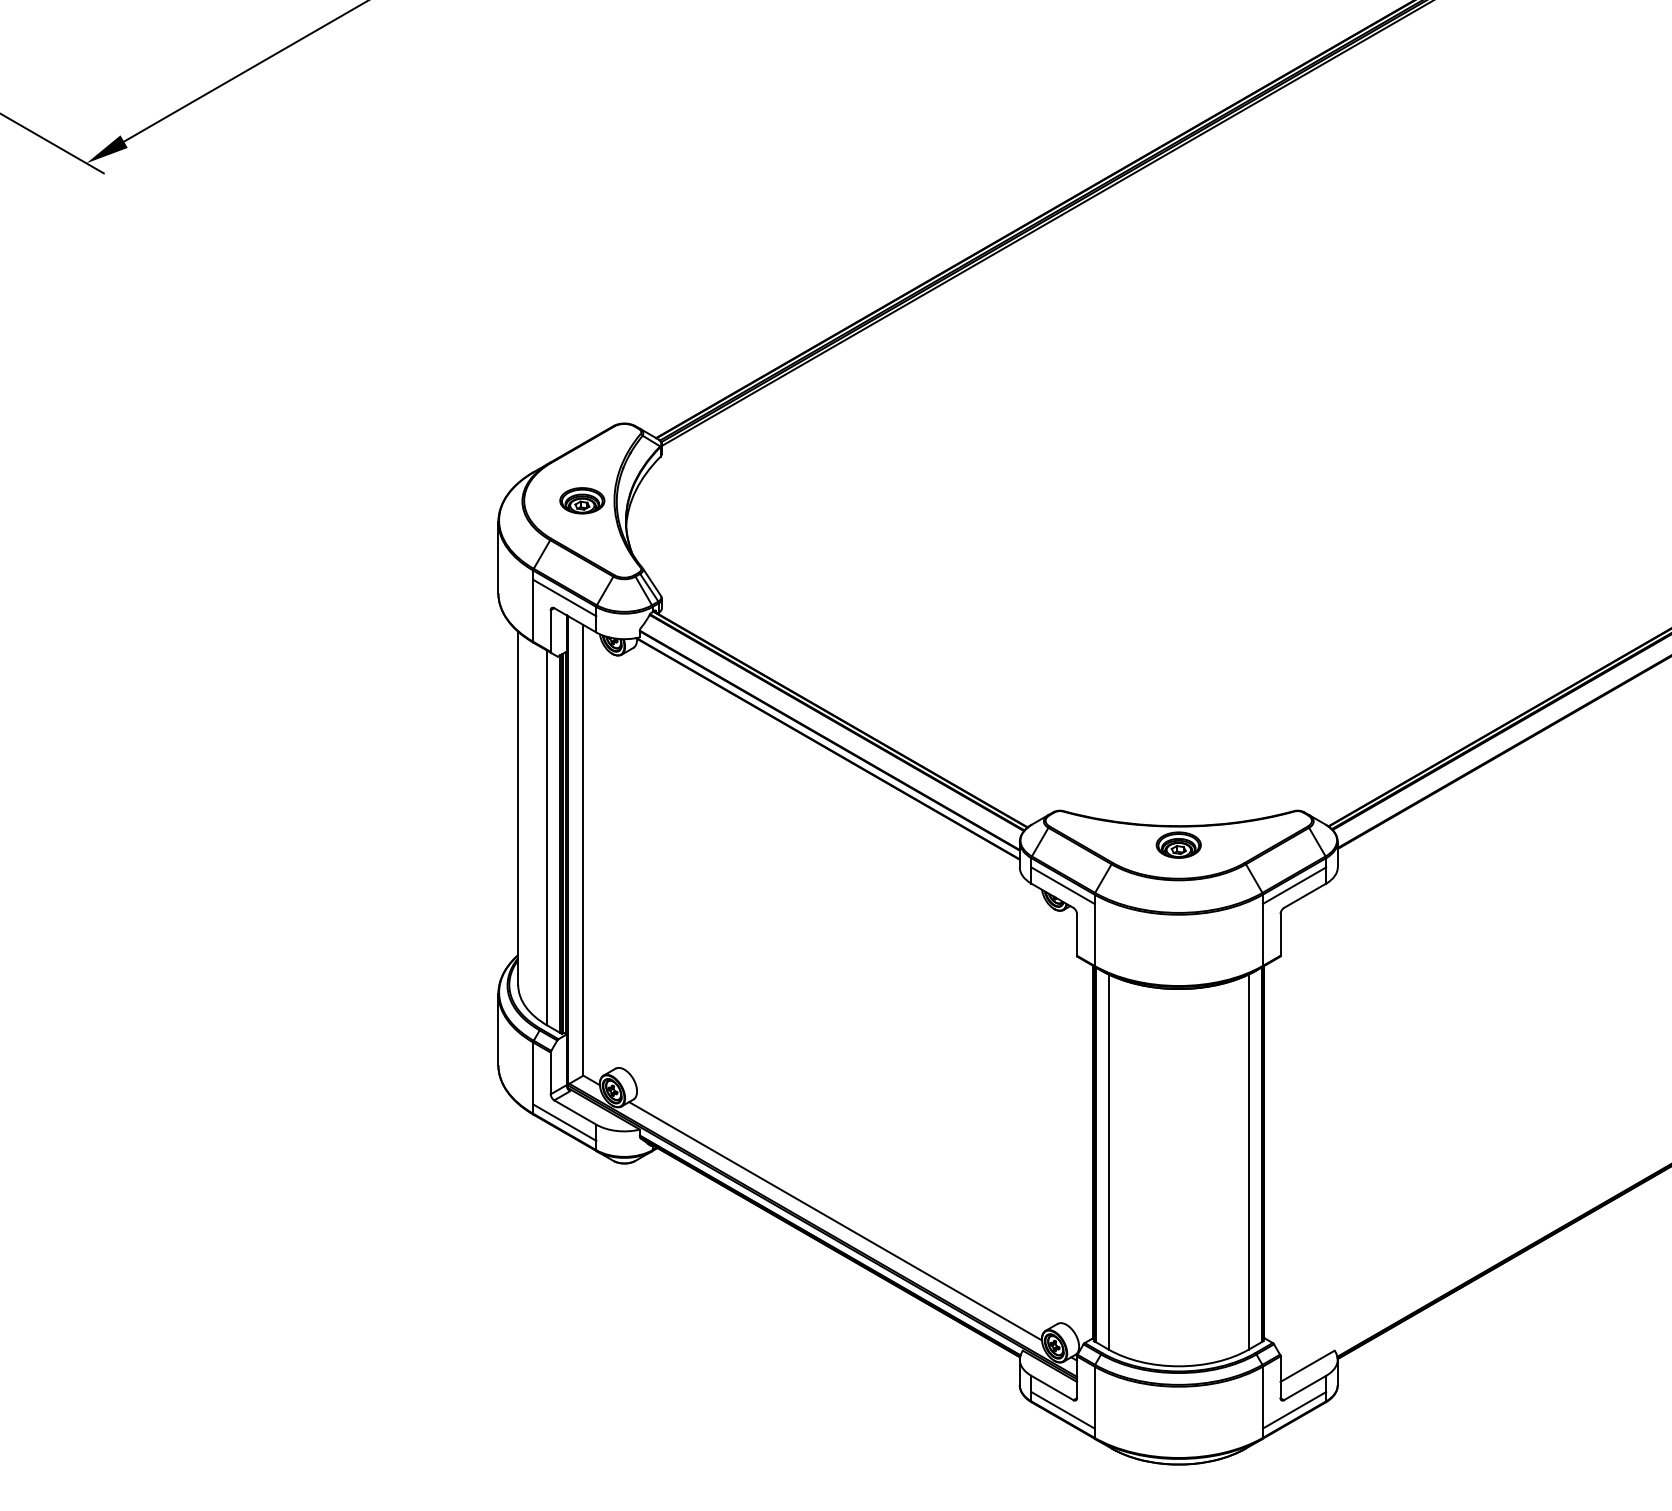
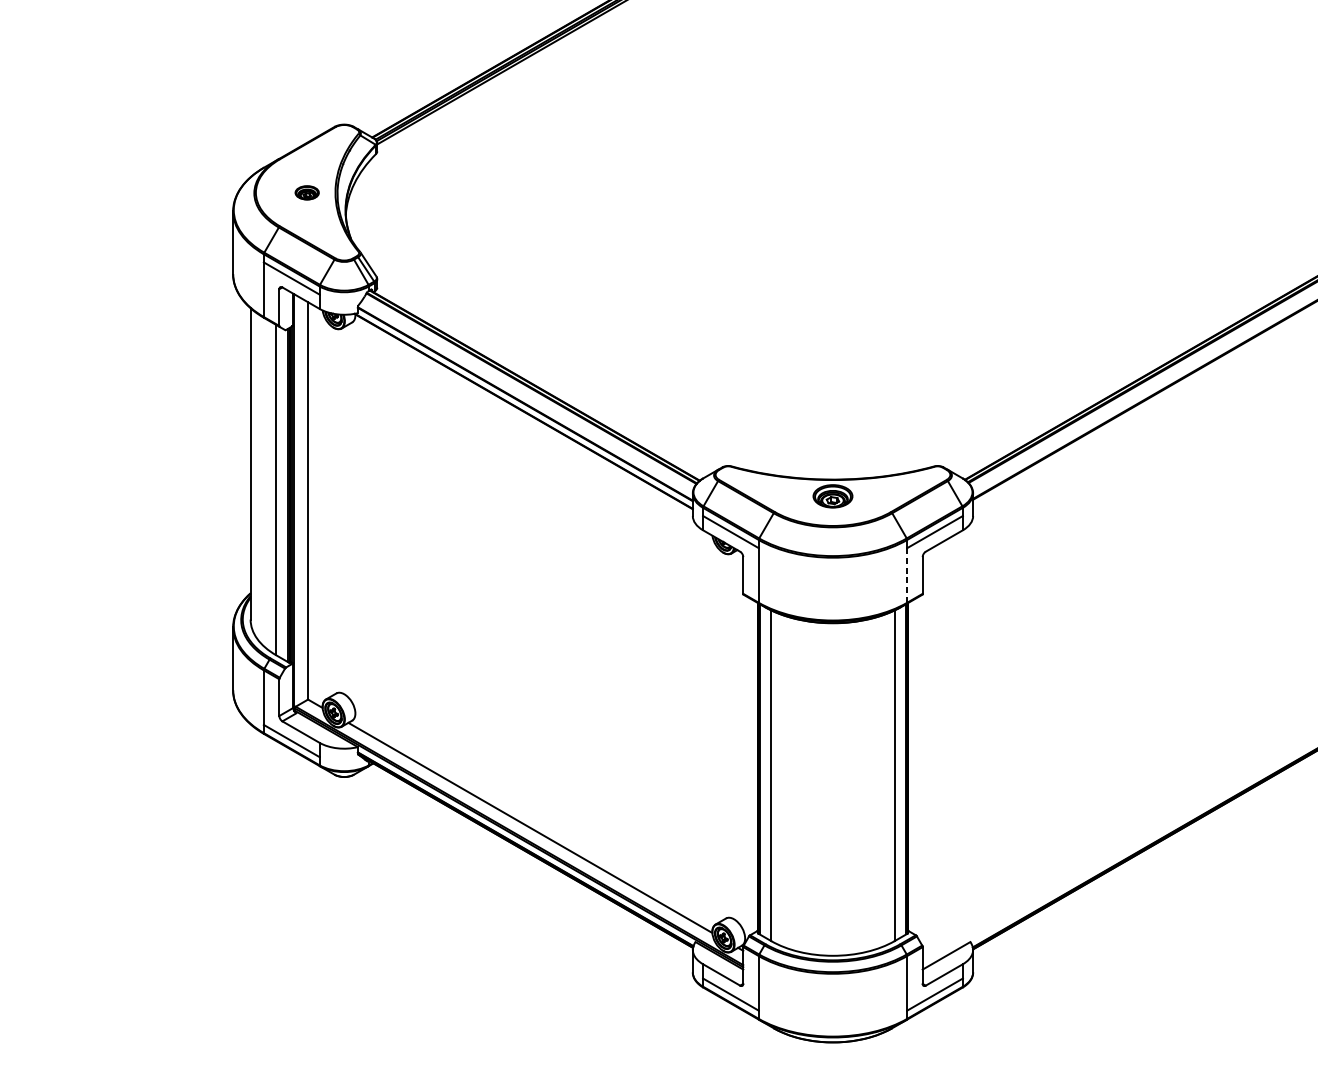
part: (582, 500) -> (307, 192), size x0.6
line: (1262, 934) -> (906, 575), solid -> dashed

